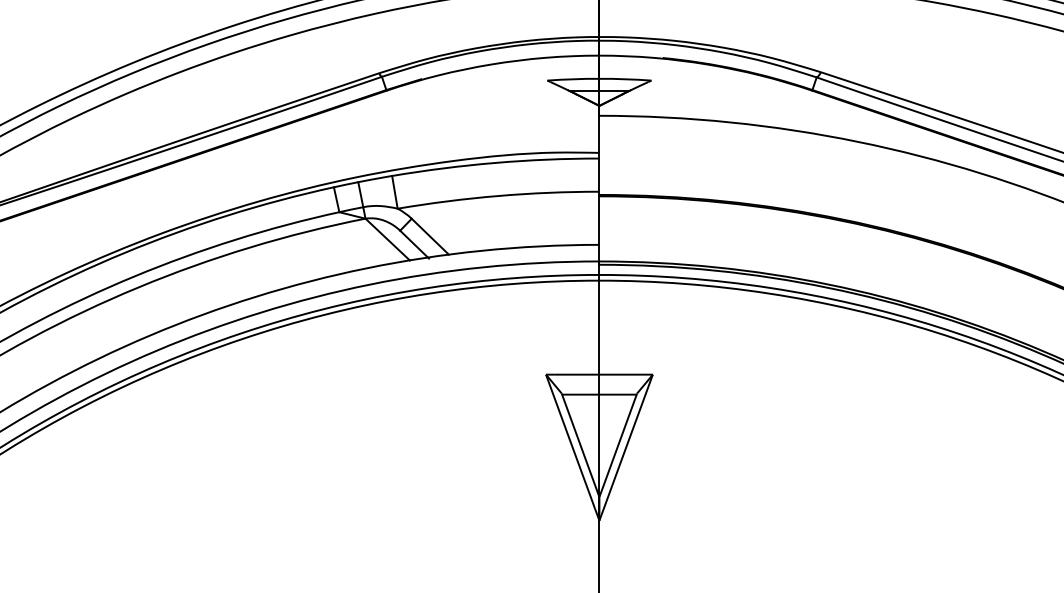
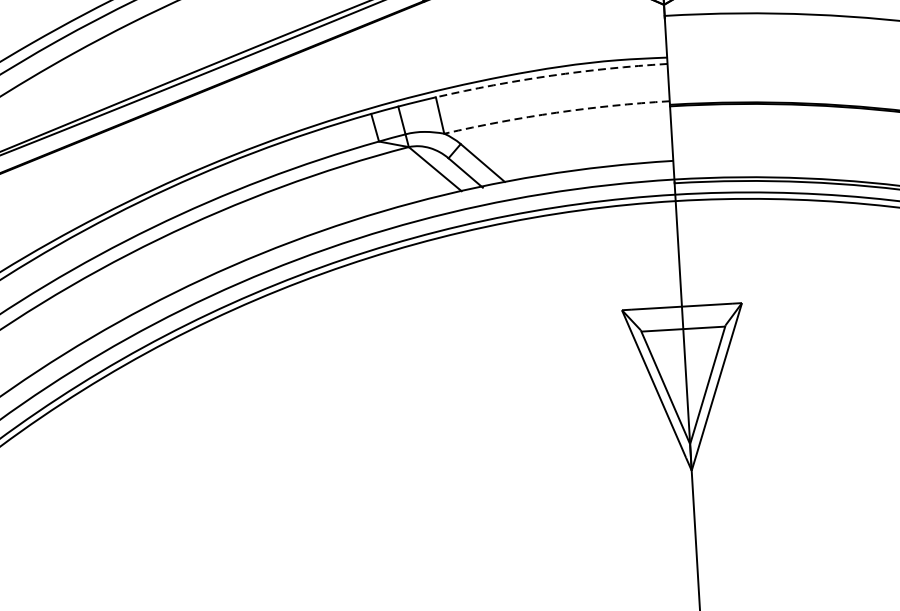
arc: (495, 162) -> (551, 75), solid -> dashed
arc: (498, 196) -> (556, 113), solid -> dashed

